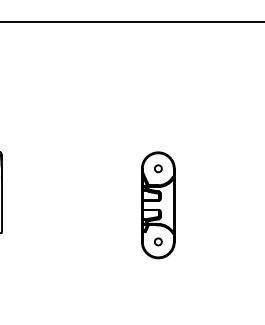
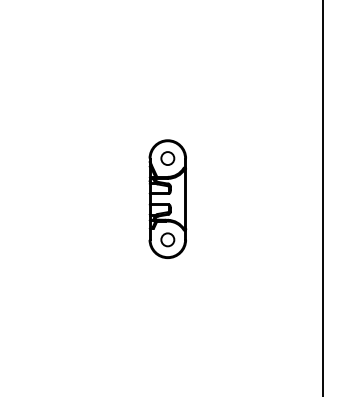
circle: (158, 168) -> (167, 158), size x1.67
circle: (158, 241) -> (167, 239), size x1.67

